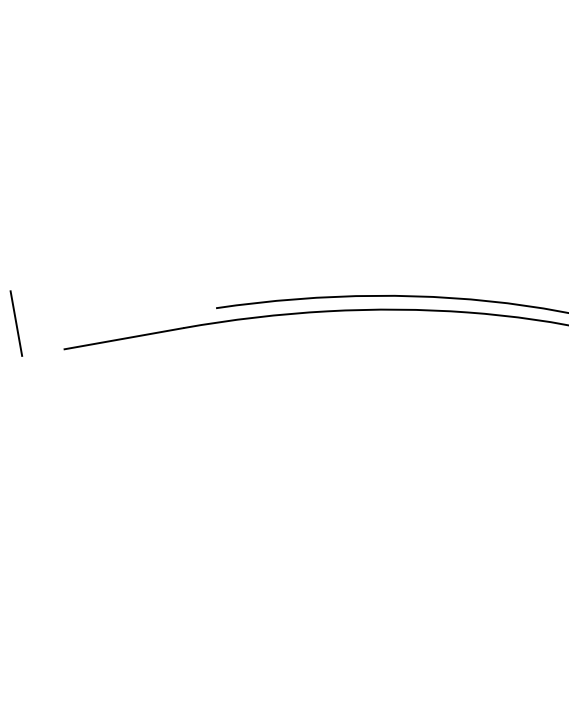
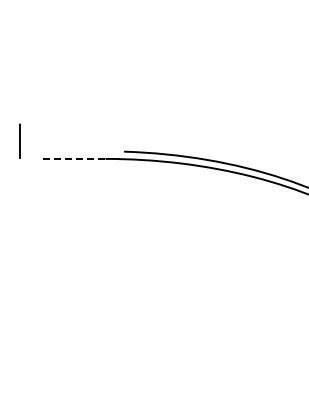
line: (122, 338) -> (73, 158), solid -> dashed

